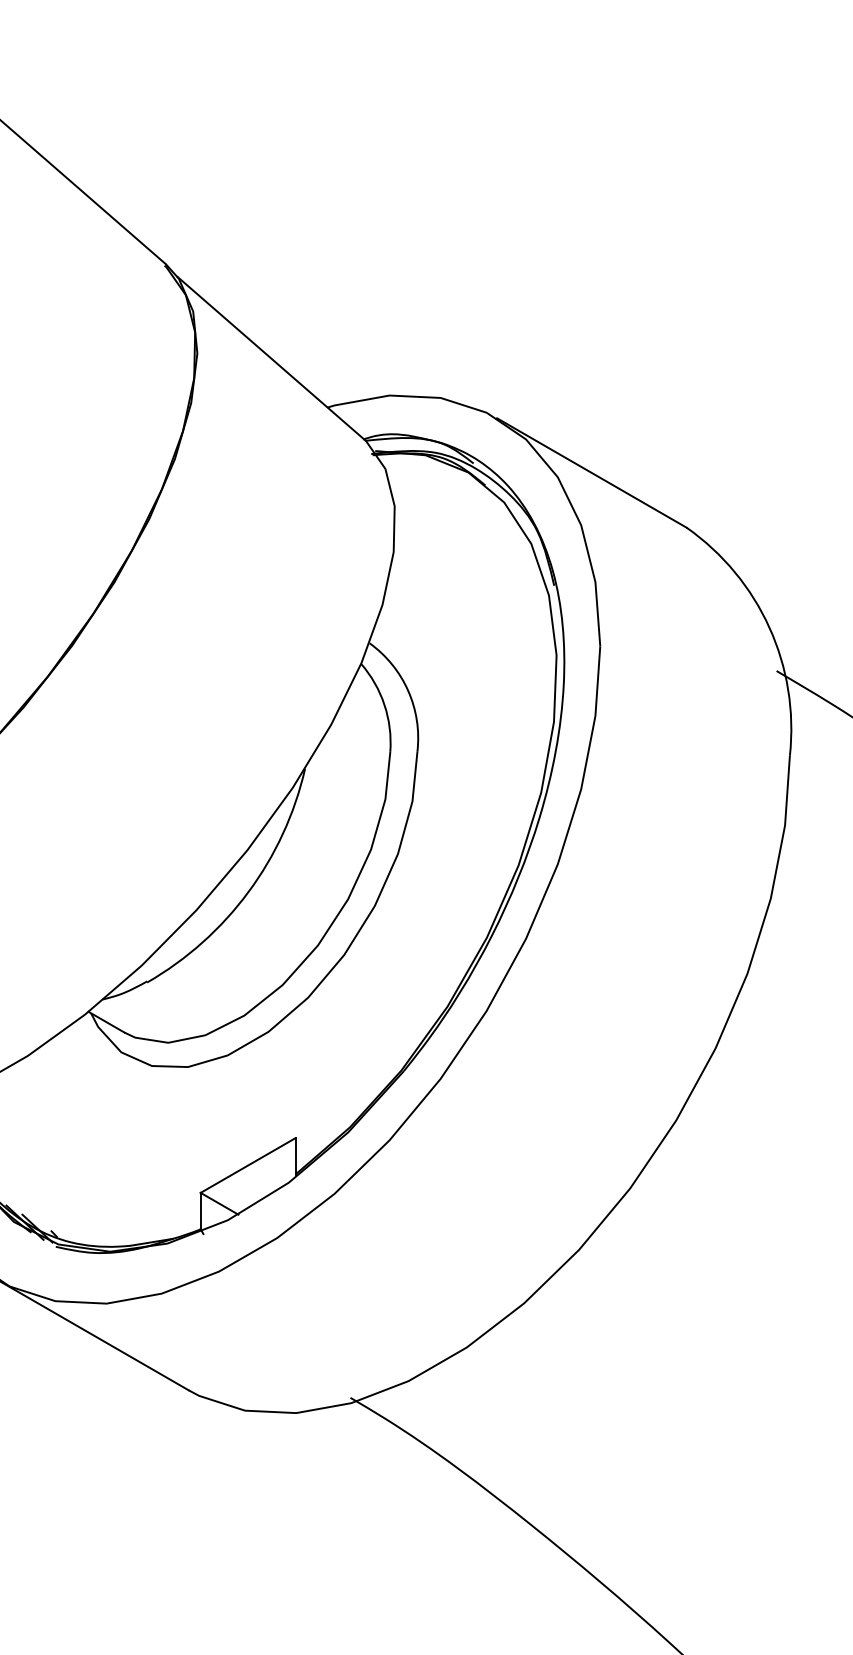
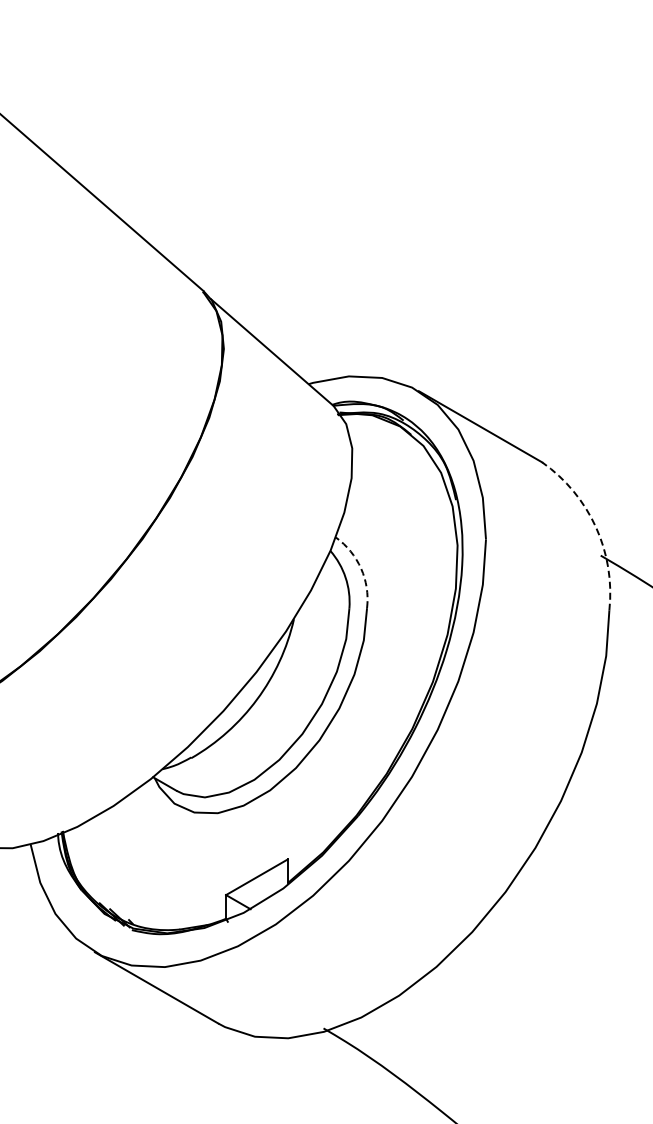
arc: (770, 627) -> (596, 527), solid -> dashed
arc: (408, 690) -> (361, 568), solid -> dashed

